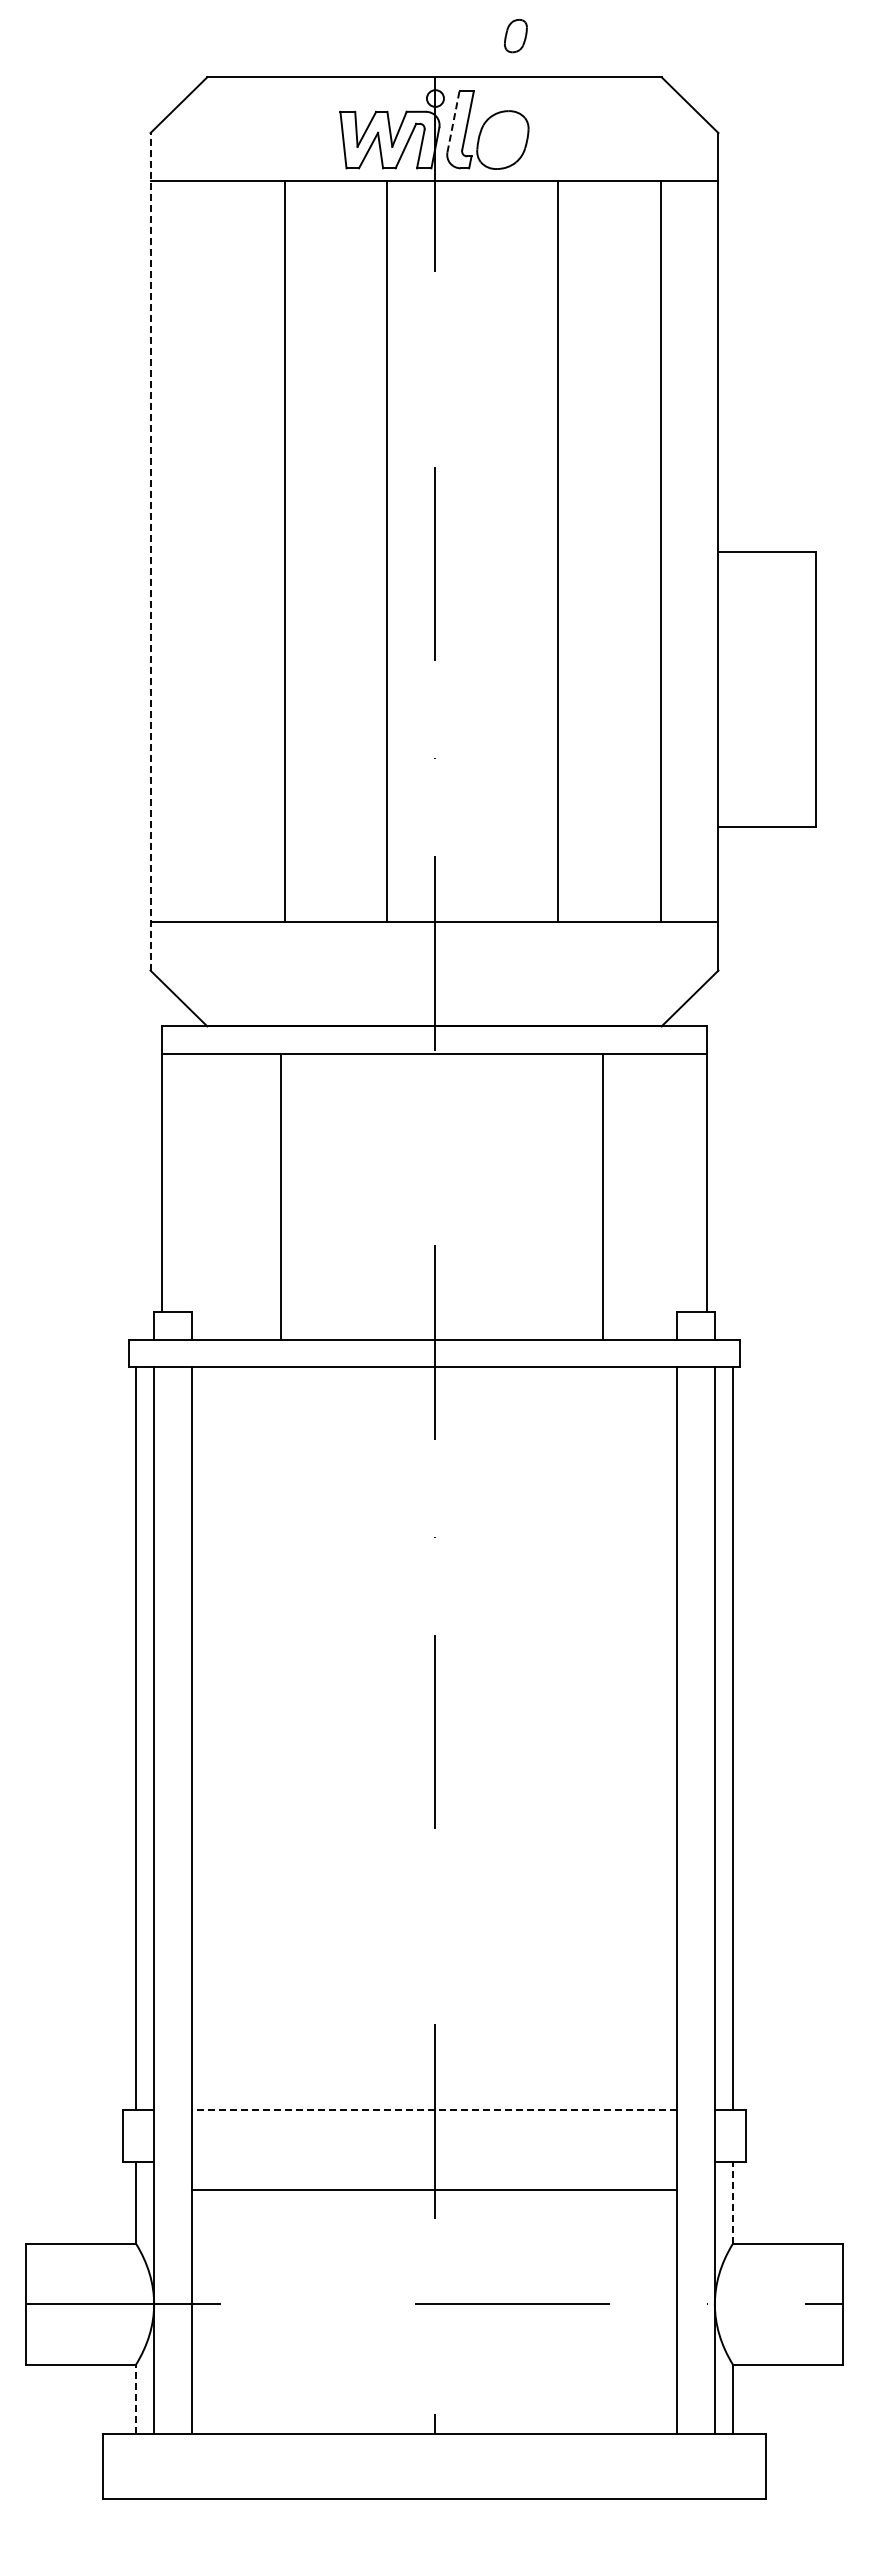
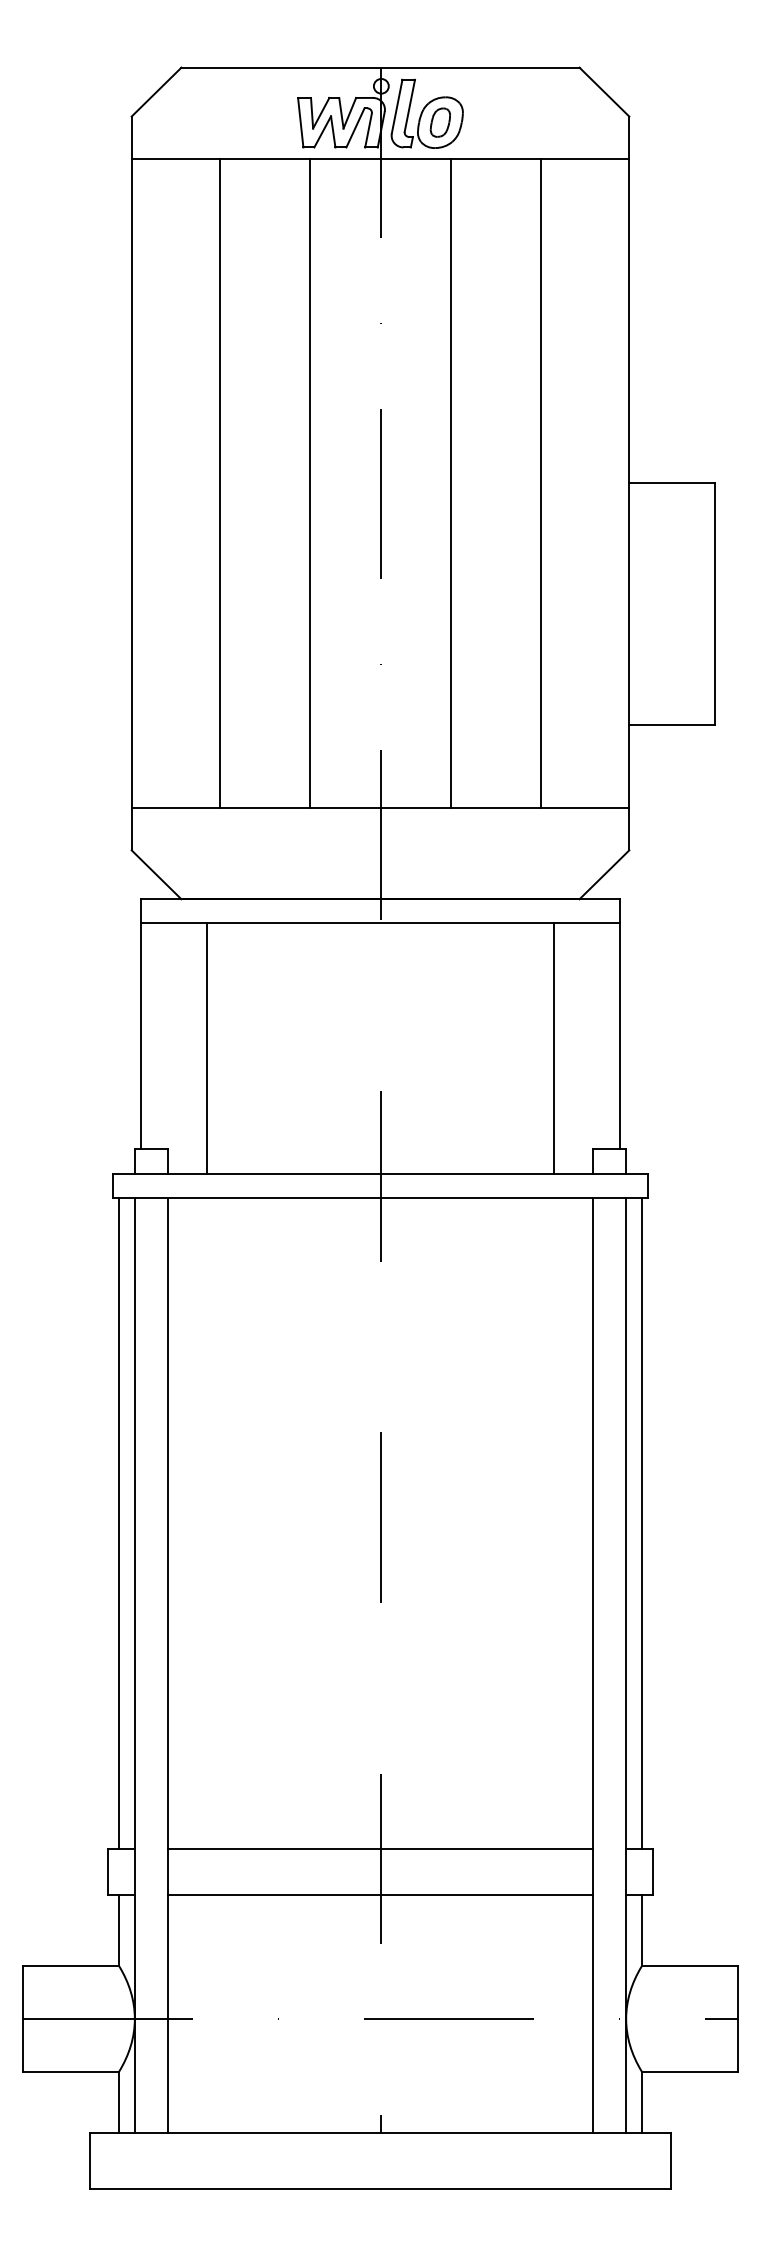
part: (515, 36) -> (440, 123), moved
line: (453, 121) -> (397, 106), dashed -> solid
line: (150, 551) -> (131, 483), dashed -> solid
line: (285, 551) -> (220, 483), moved
line: (386, 551) -> (309, 483), moved
line: (558, 551) -> (451, 483), moved
line: (660, 551) -> (540, 483), moved
line: (281, 1196) -> (207, 1048), moved
line: (602, 1196) -> (553, 1048), moved
line: (434, 2109) -> (380, 1848), dashed -> solid
line: (434, 2190) -> (380, 1894), moved
line: (732, 2203) -> (641, 1930), dashed -> solid
line: (136, 2399) -> (119, 2102), dashed -> solid

